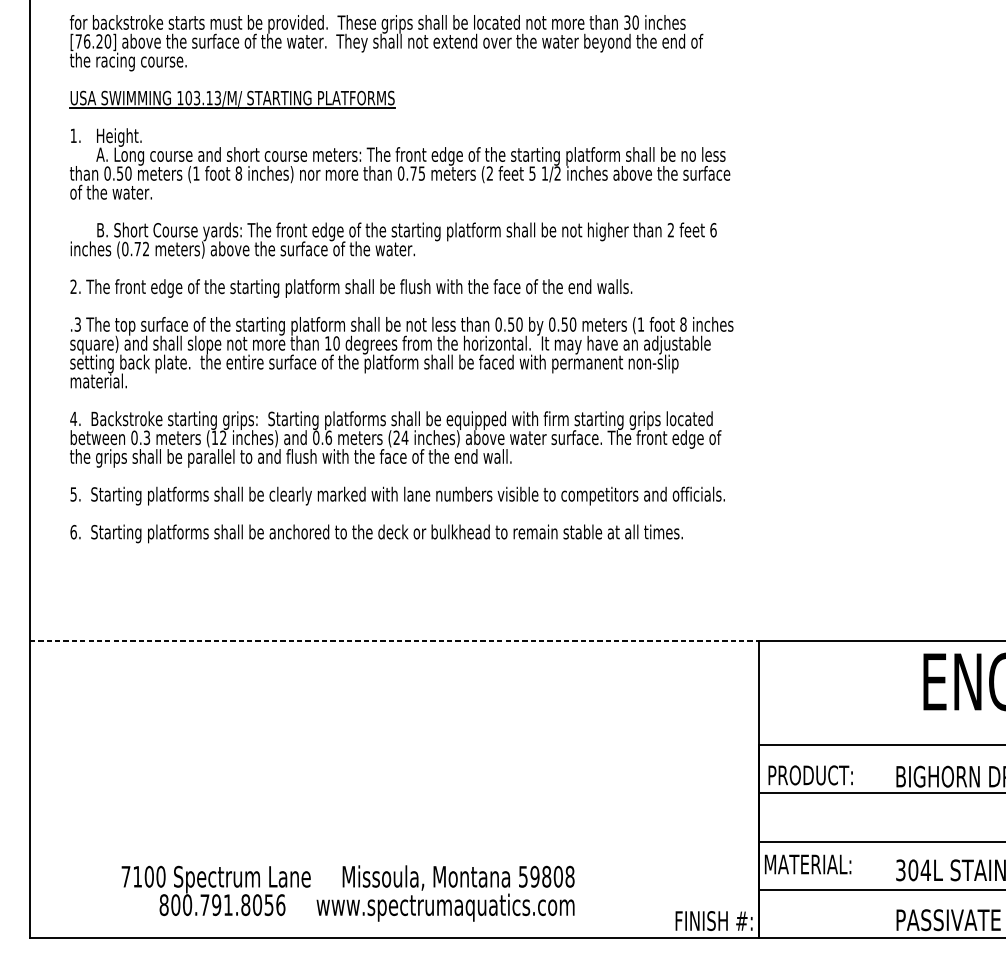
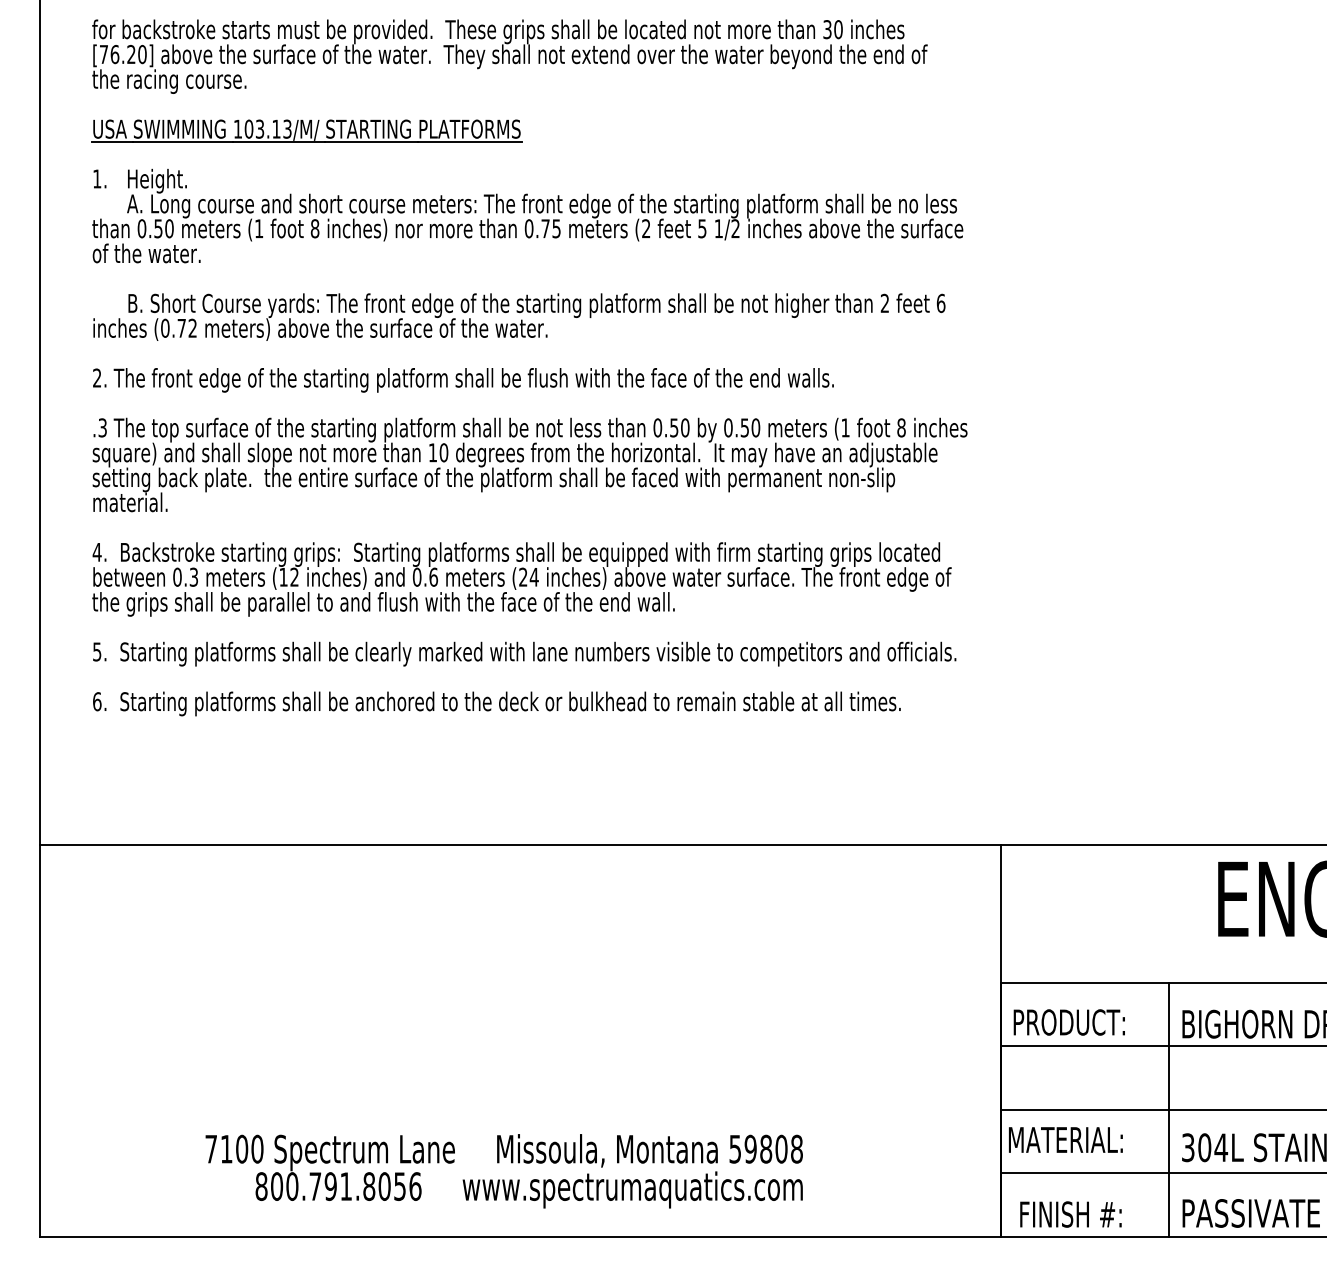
line: (394, 640) -> (520, 844), dashed -> solid
line: (885, 841) -> (1168, 1109), added
text: (347, 893) -> (503, 1171), moved
text: (713, 920) -> (1070, 1214), moved

